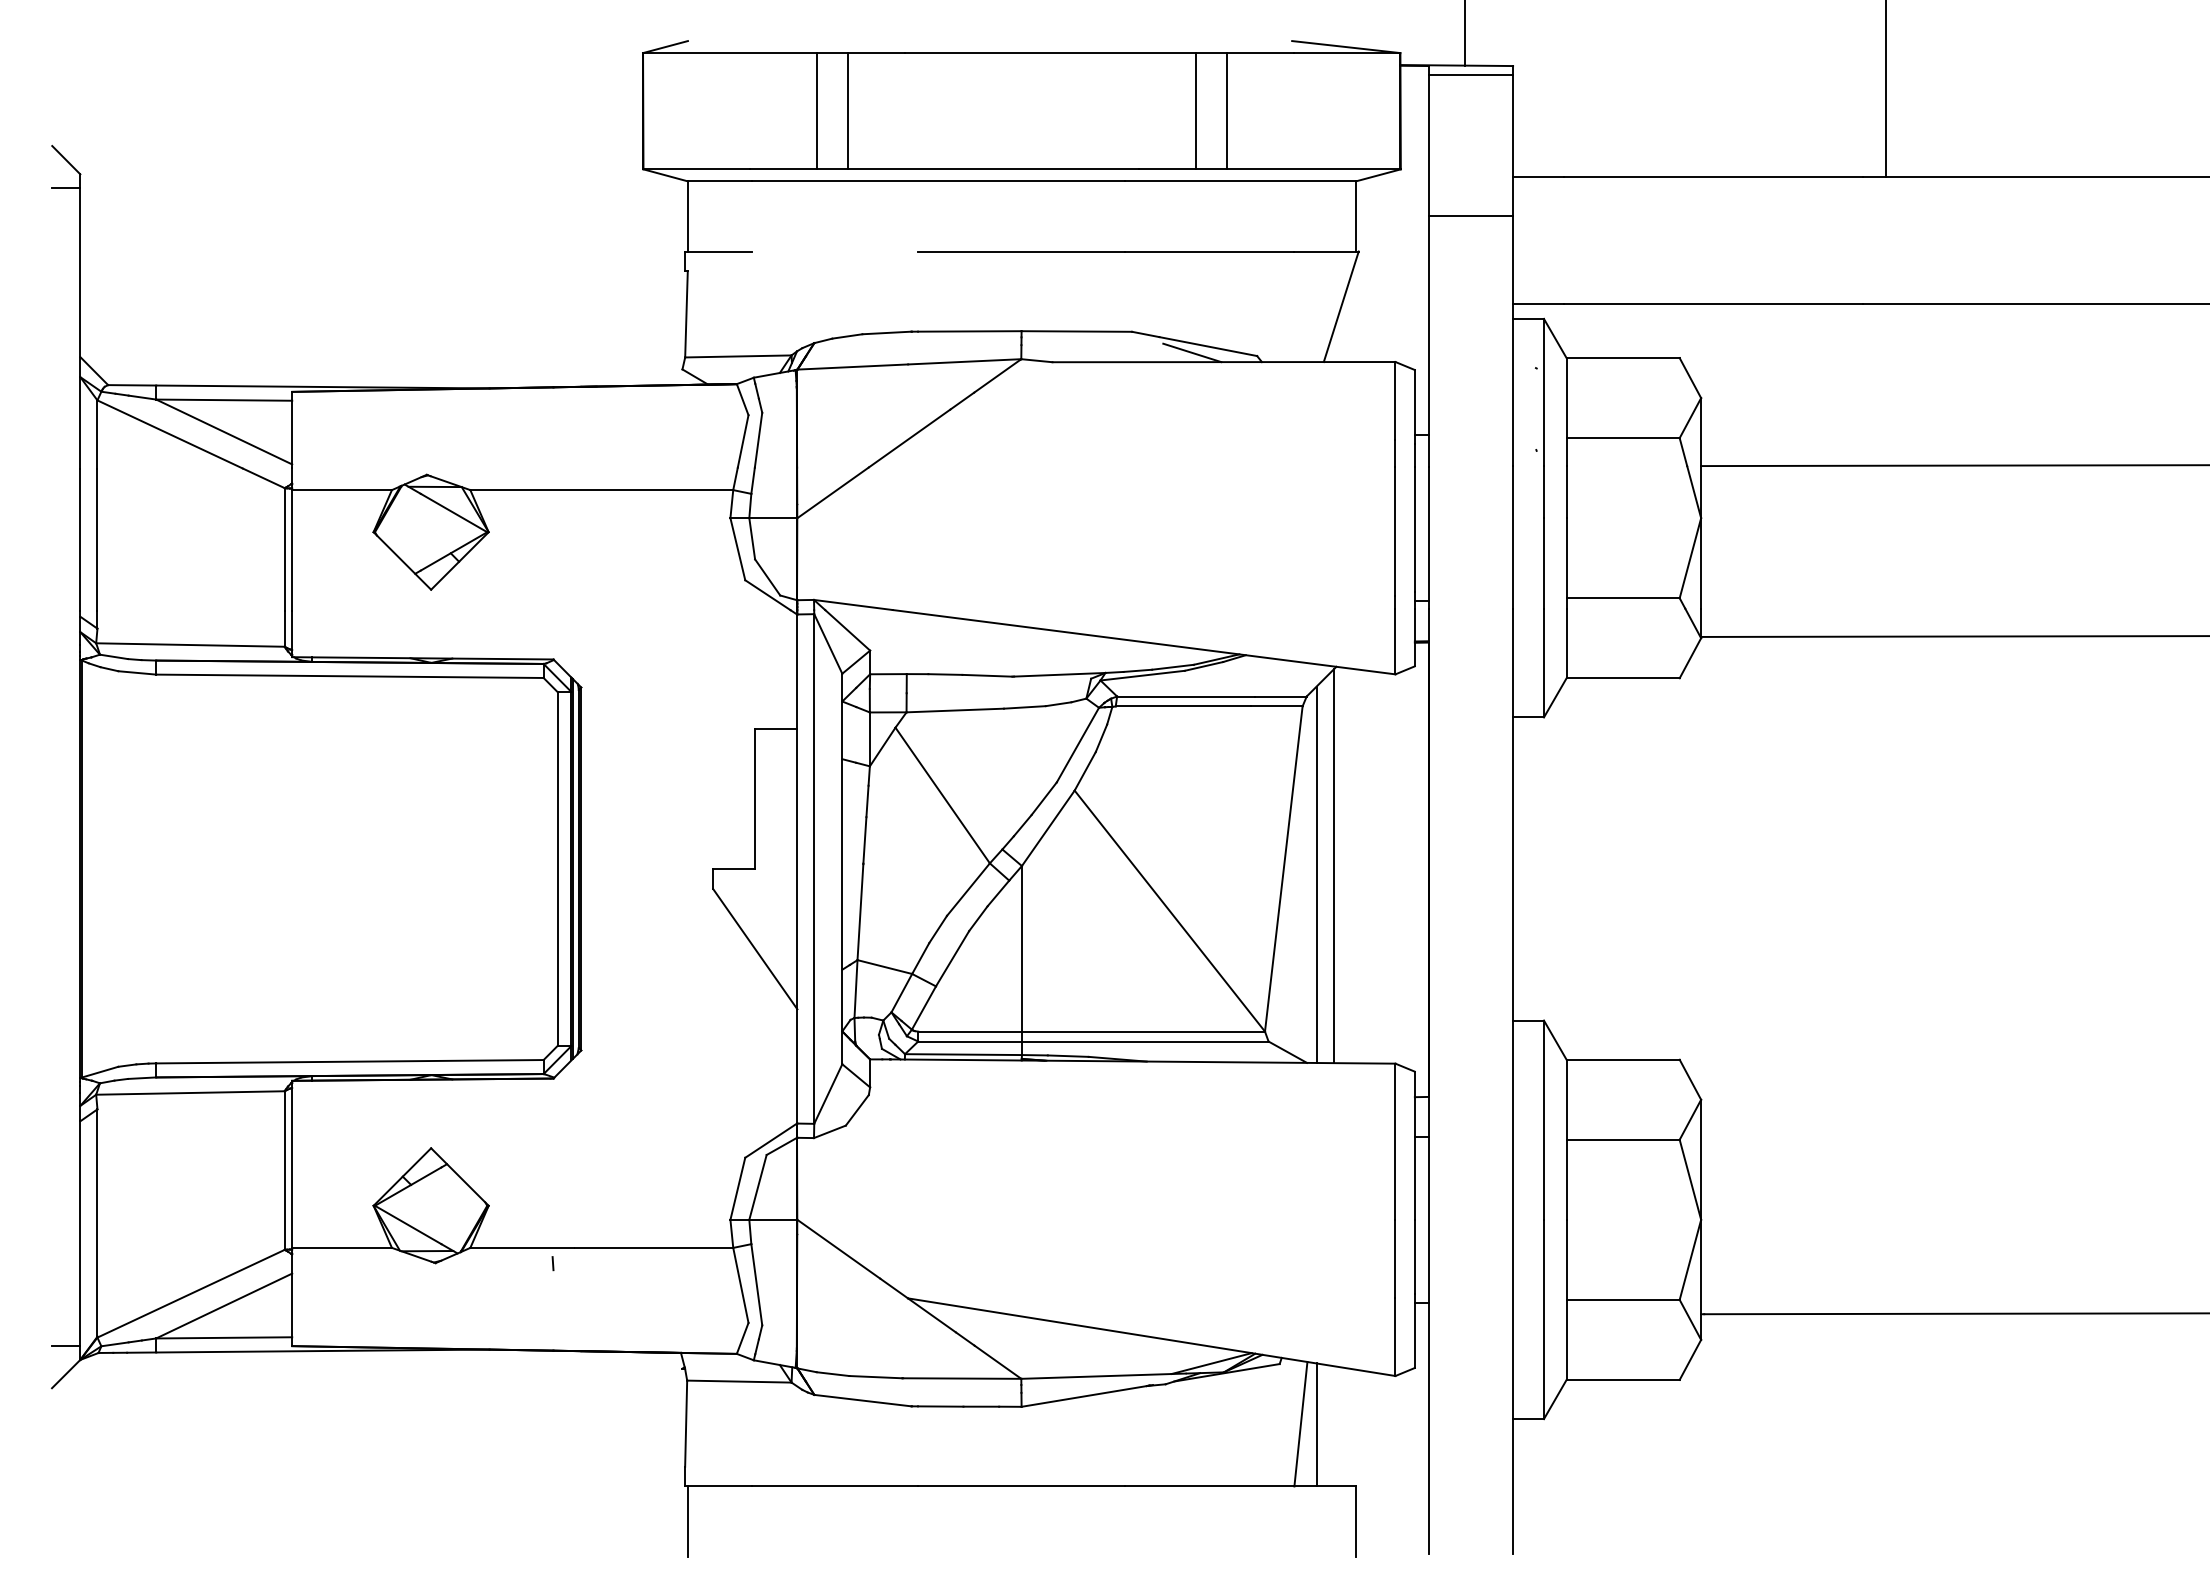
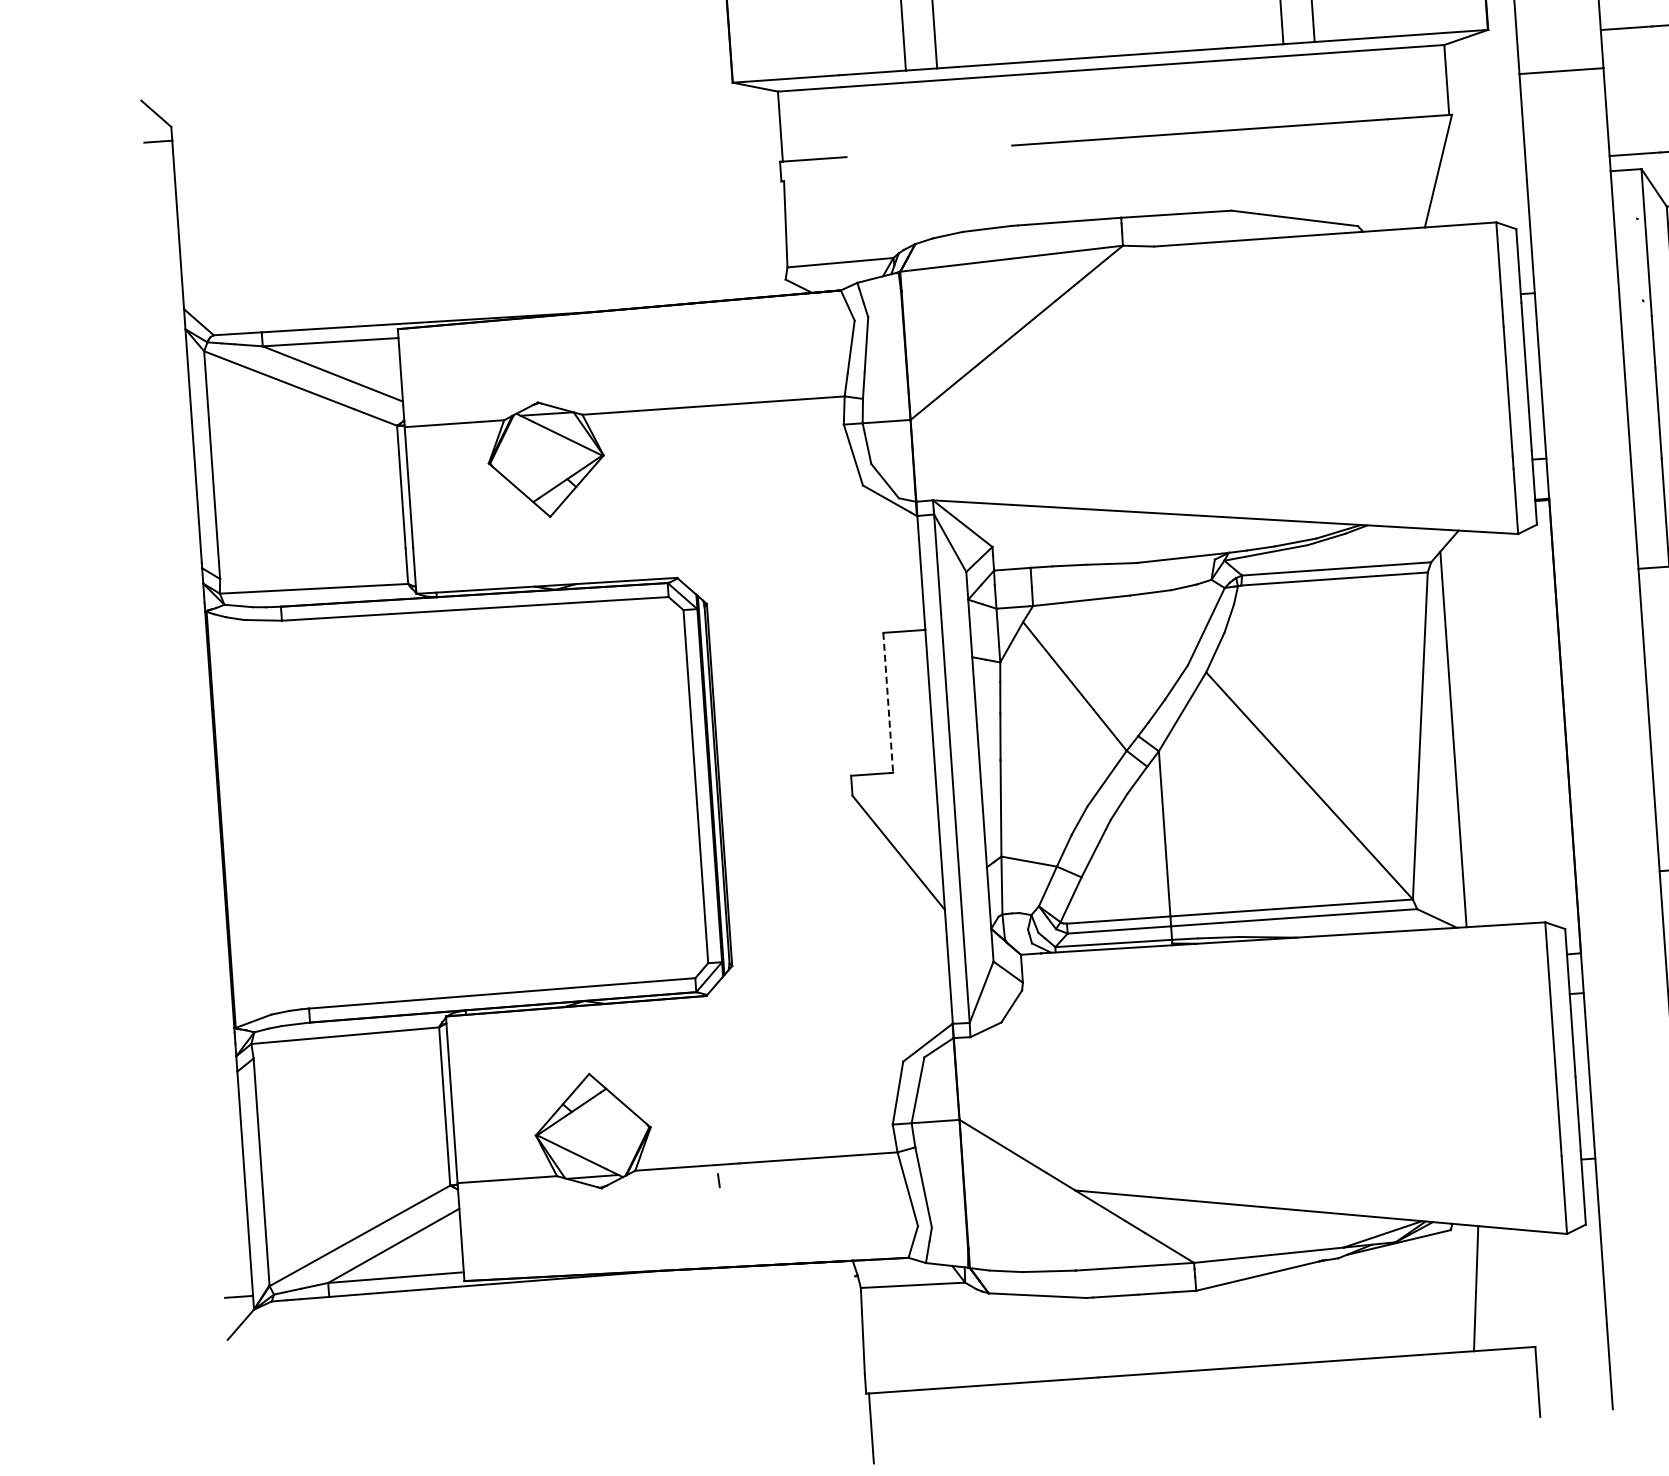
line: (1192, 352) -> (1293, 227), removed
line: (755, 799) -> (888, 703), solid -> dashed
line: (1334, 866) -> (1470, 729), removed
line: (1316, 1424) -> (1491, 1287), removed

